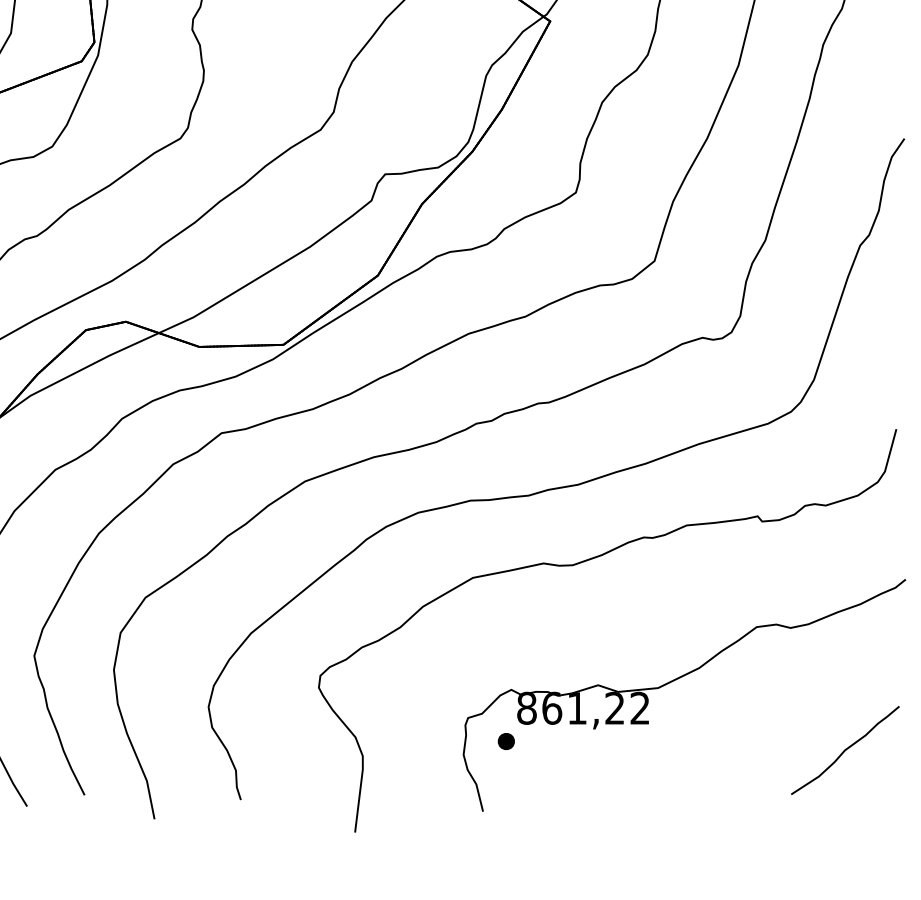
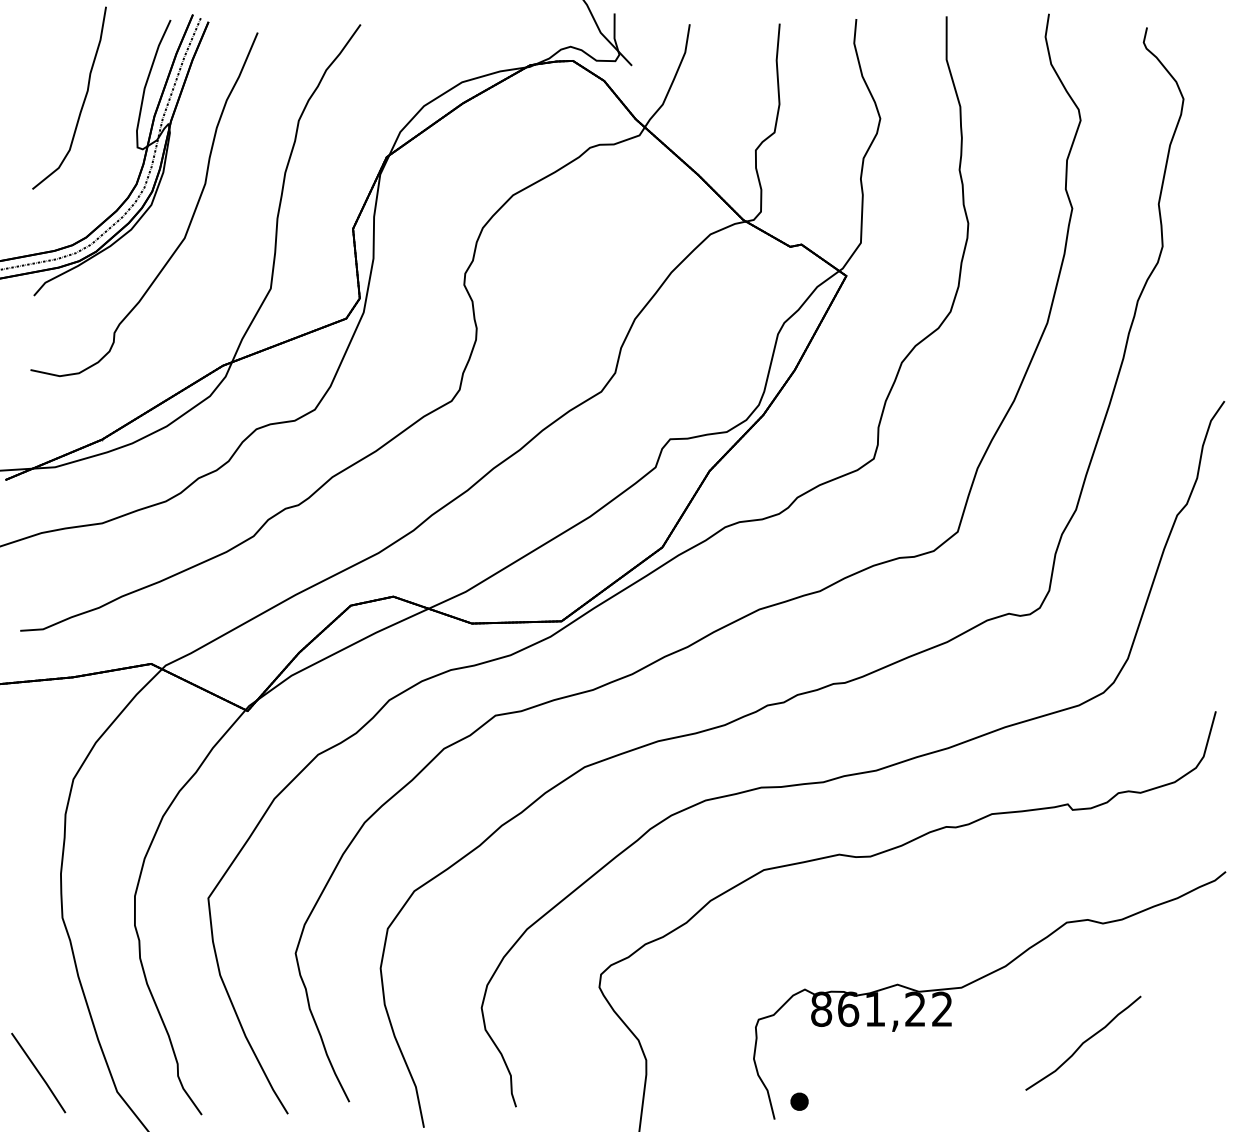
part: (506, 741) -> (799, 1101), moved
part: (845, 749) -> (1083, 1042), moved

